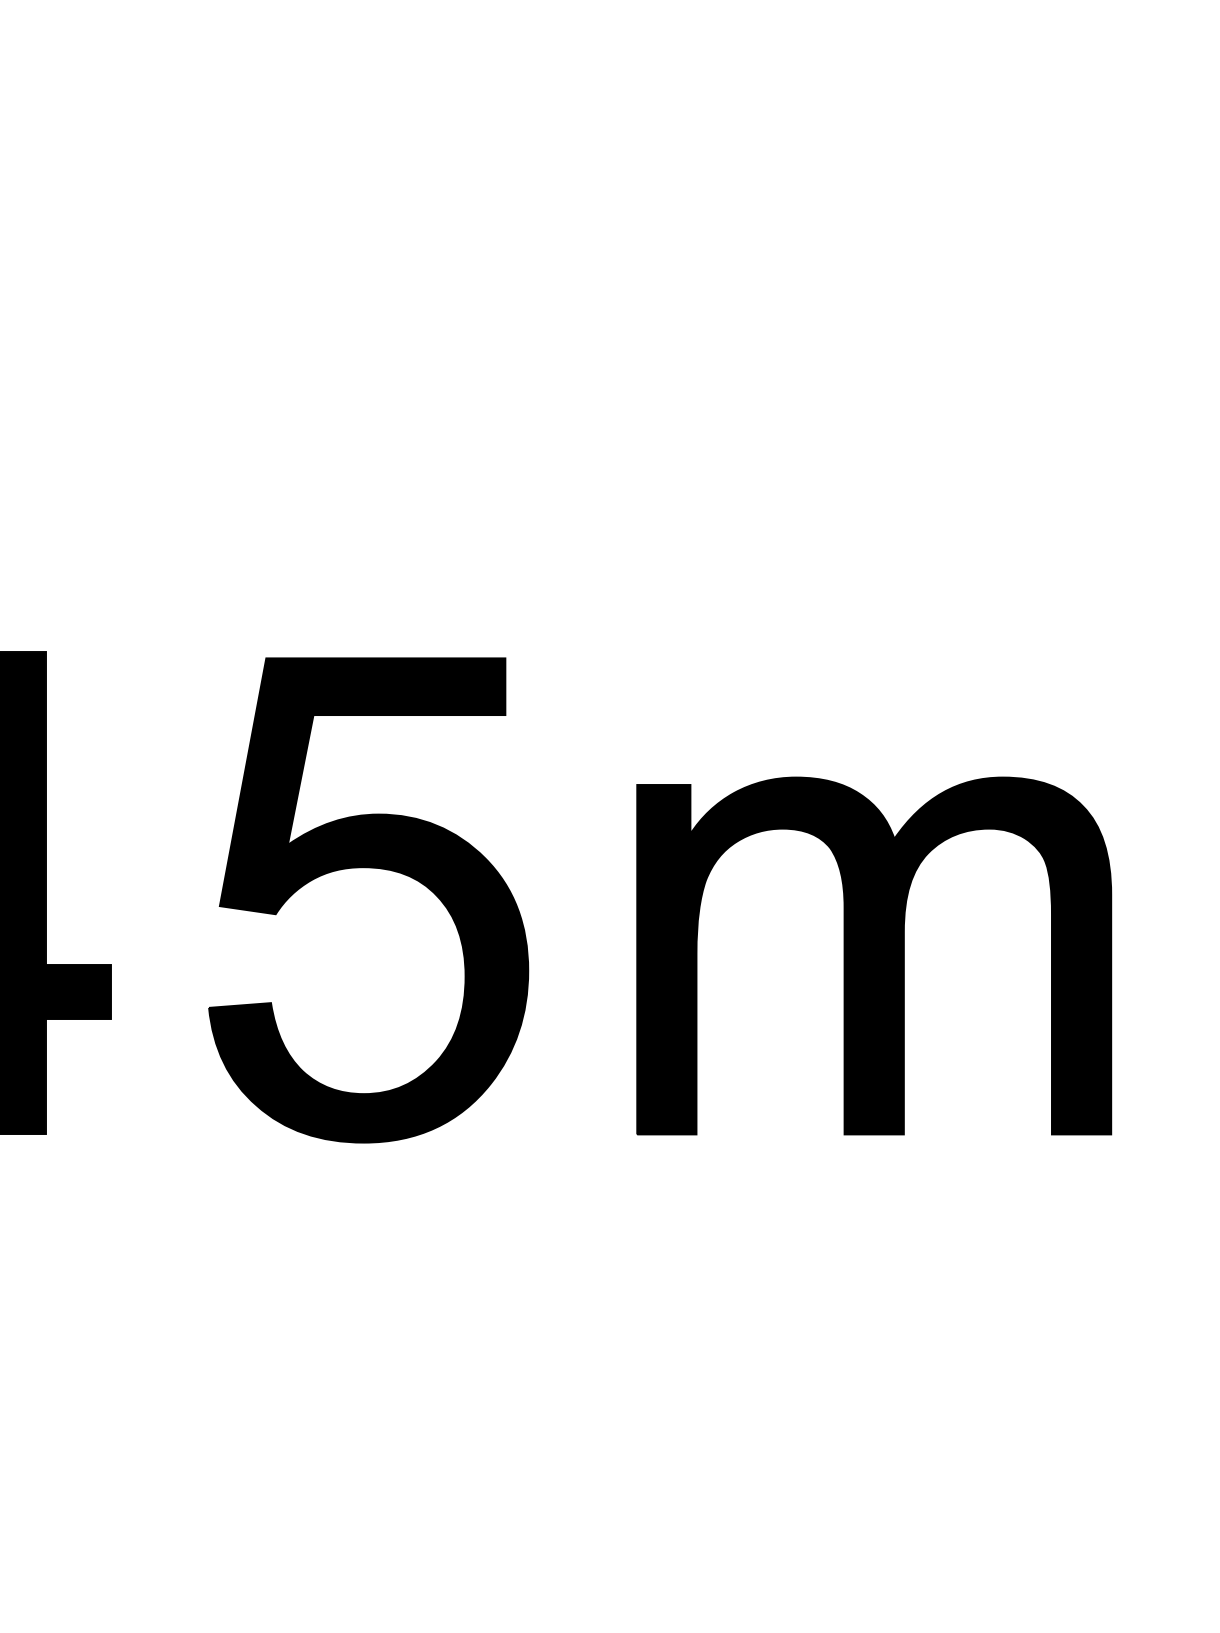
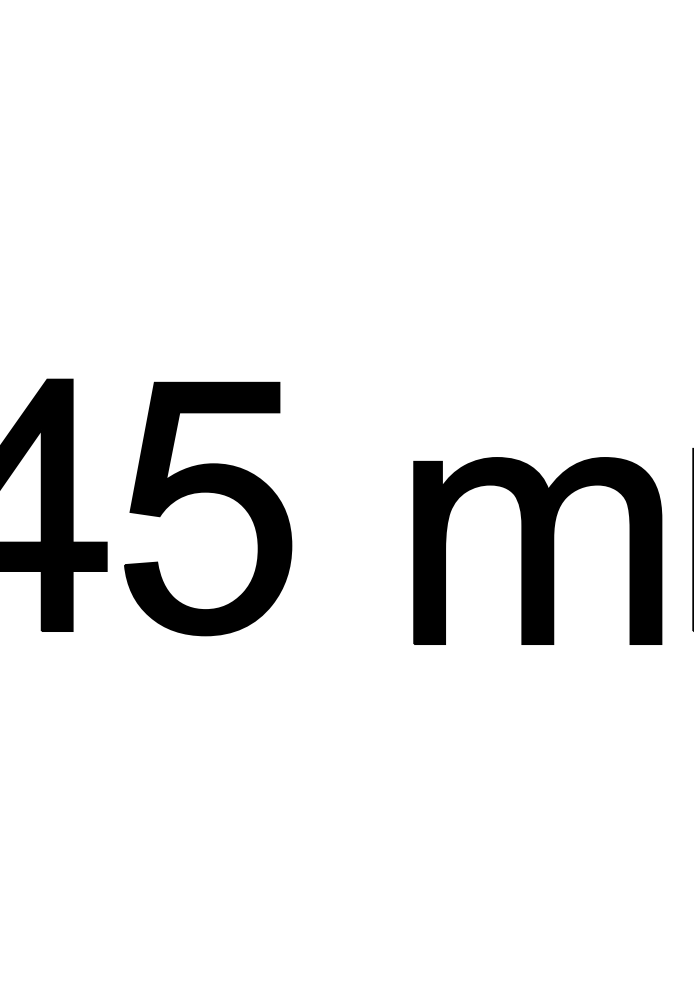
part: (378, 870) -> (213, 493), moved
part: (873, 954) -> (537, 550), moved

